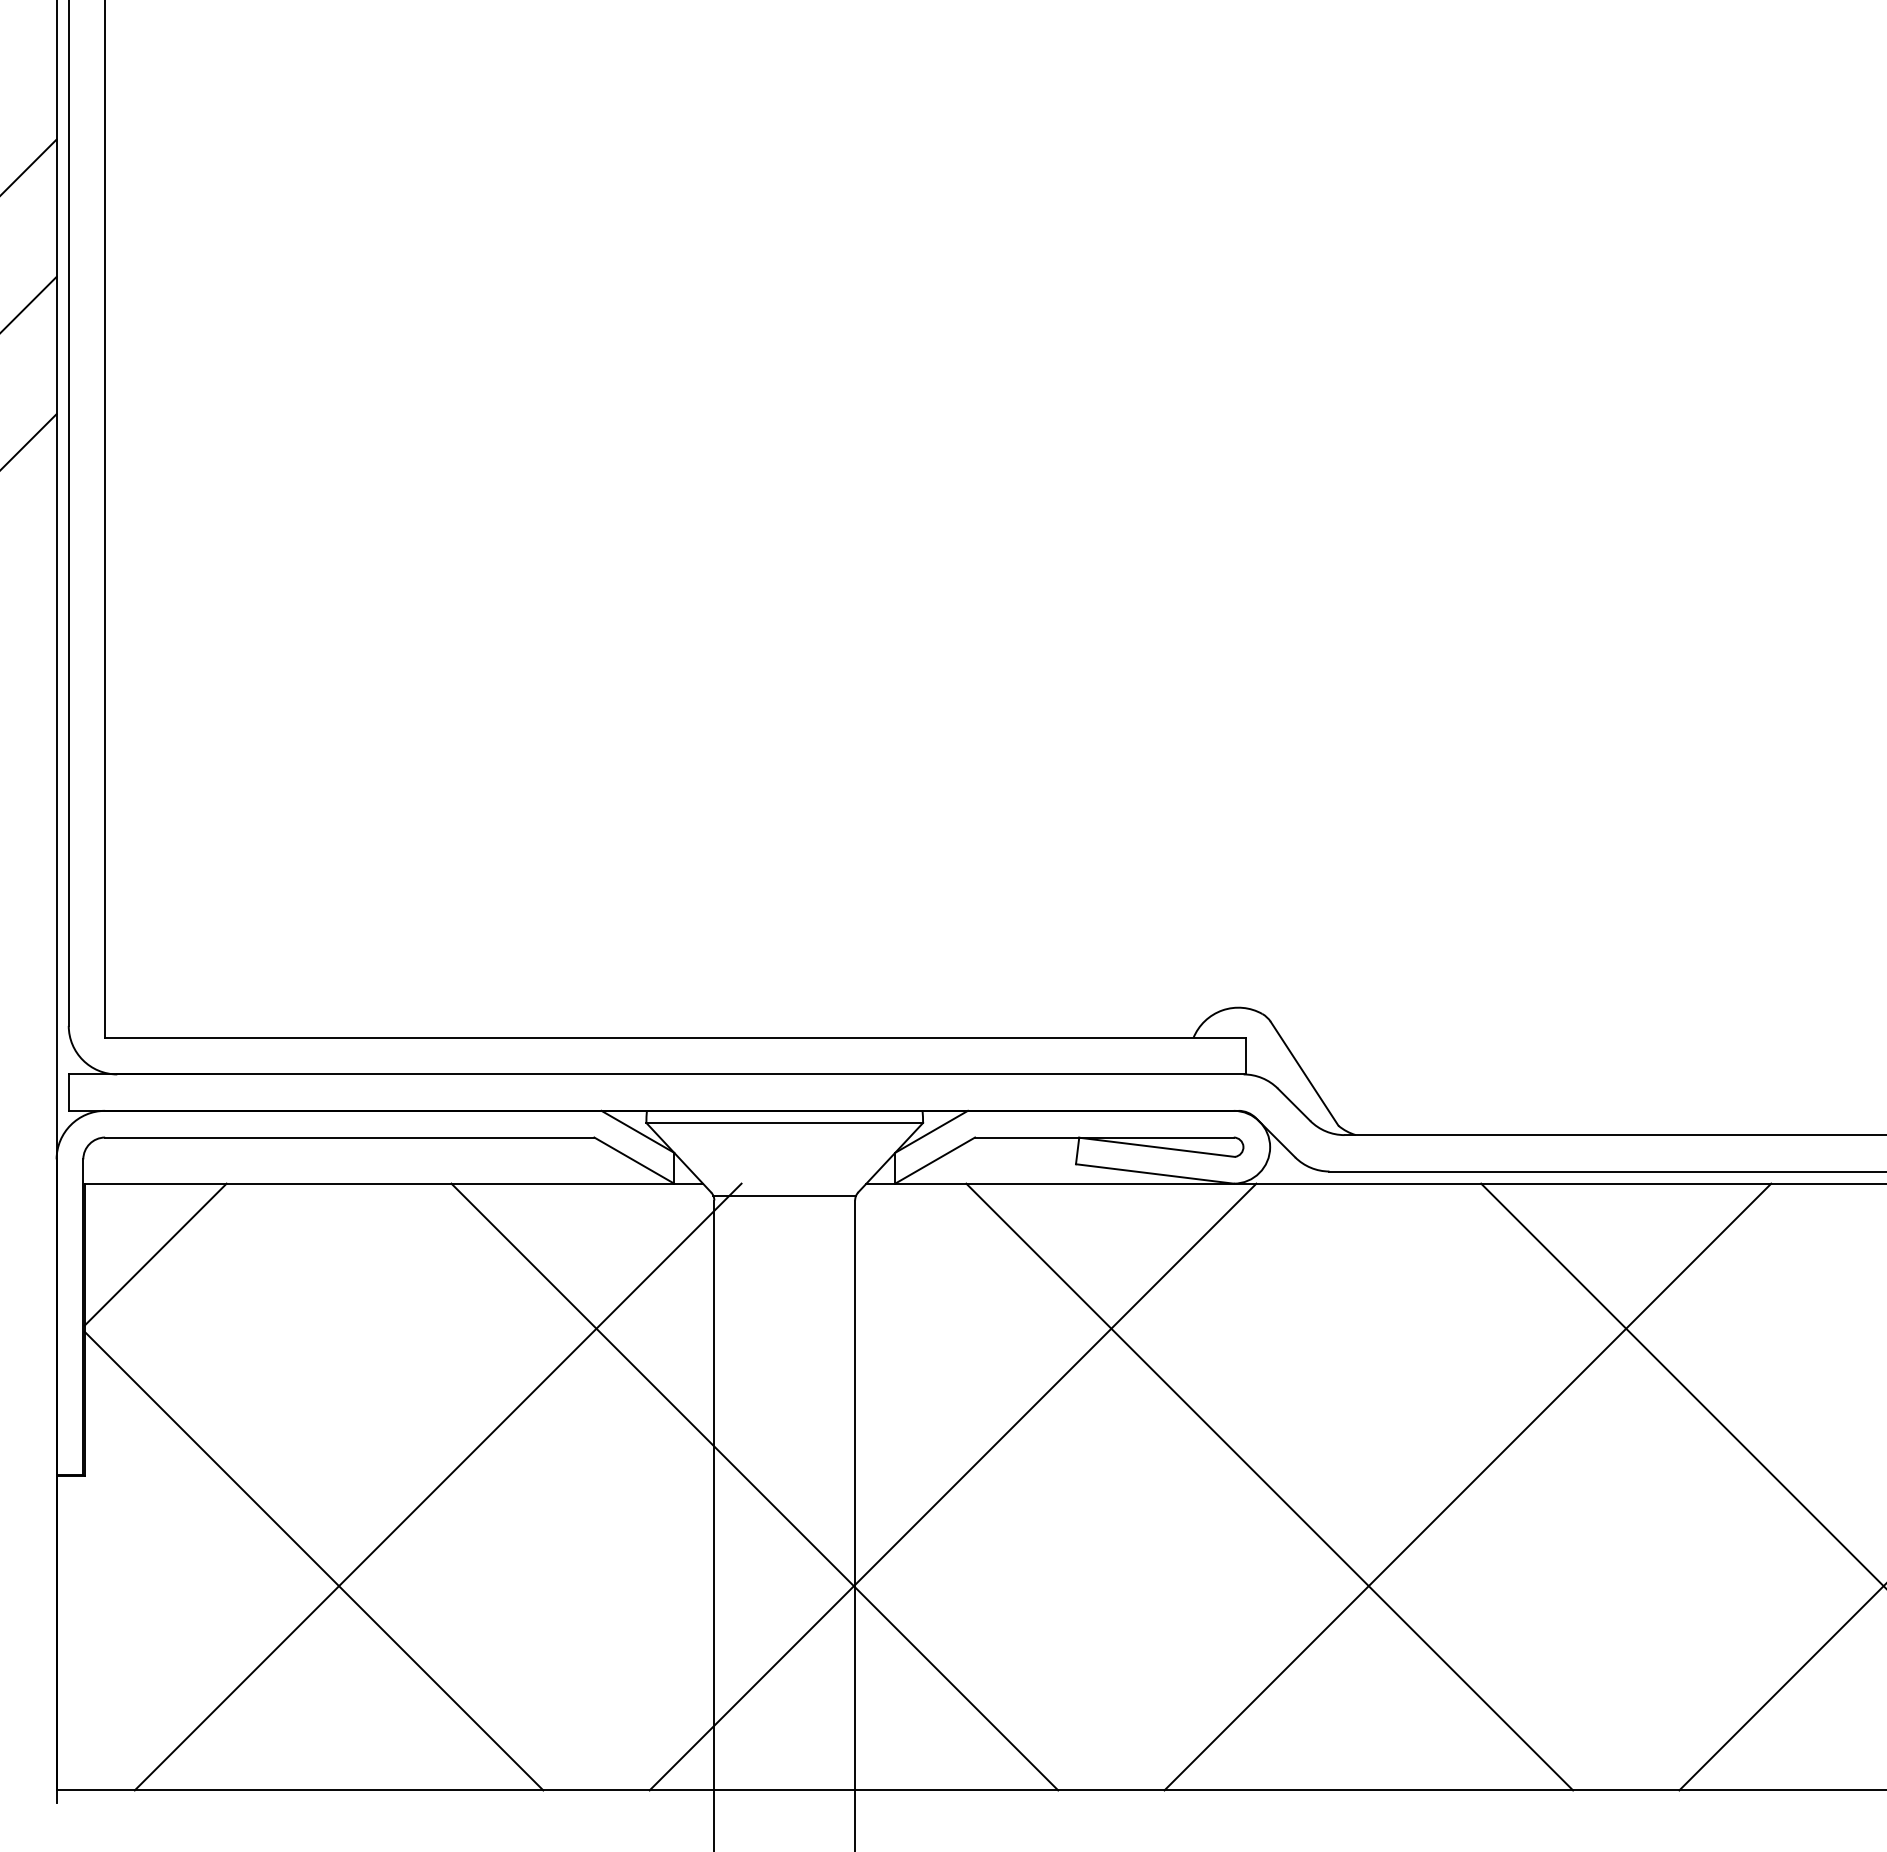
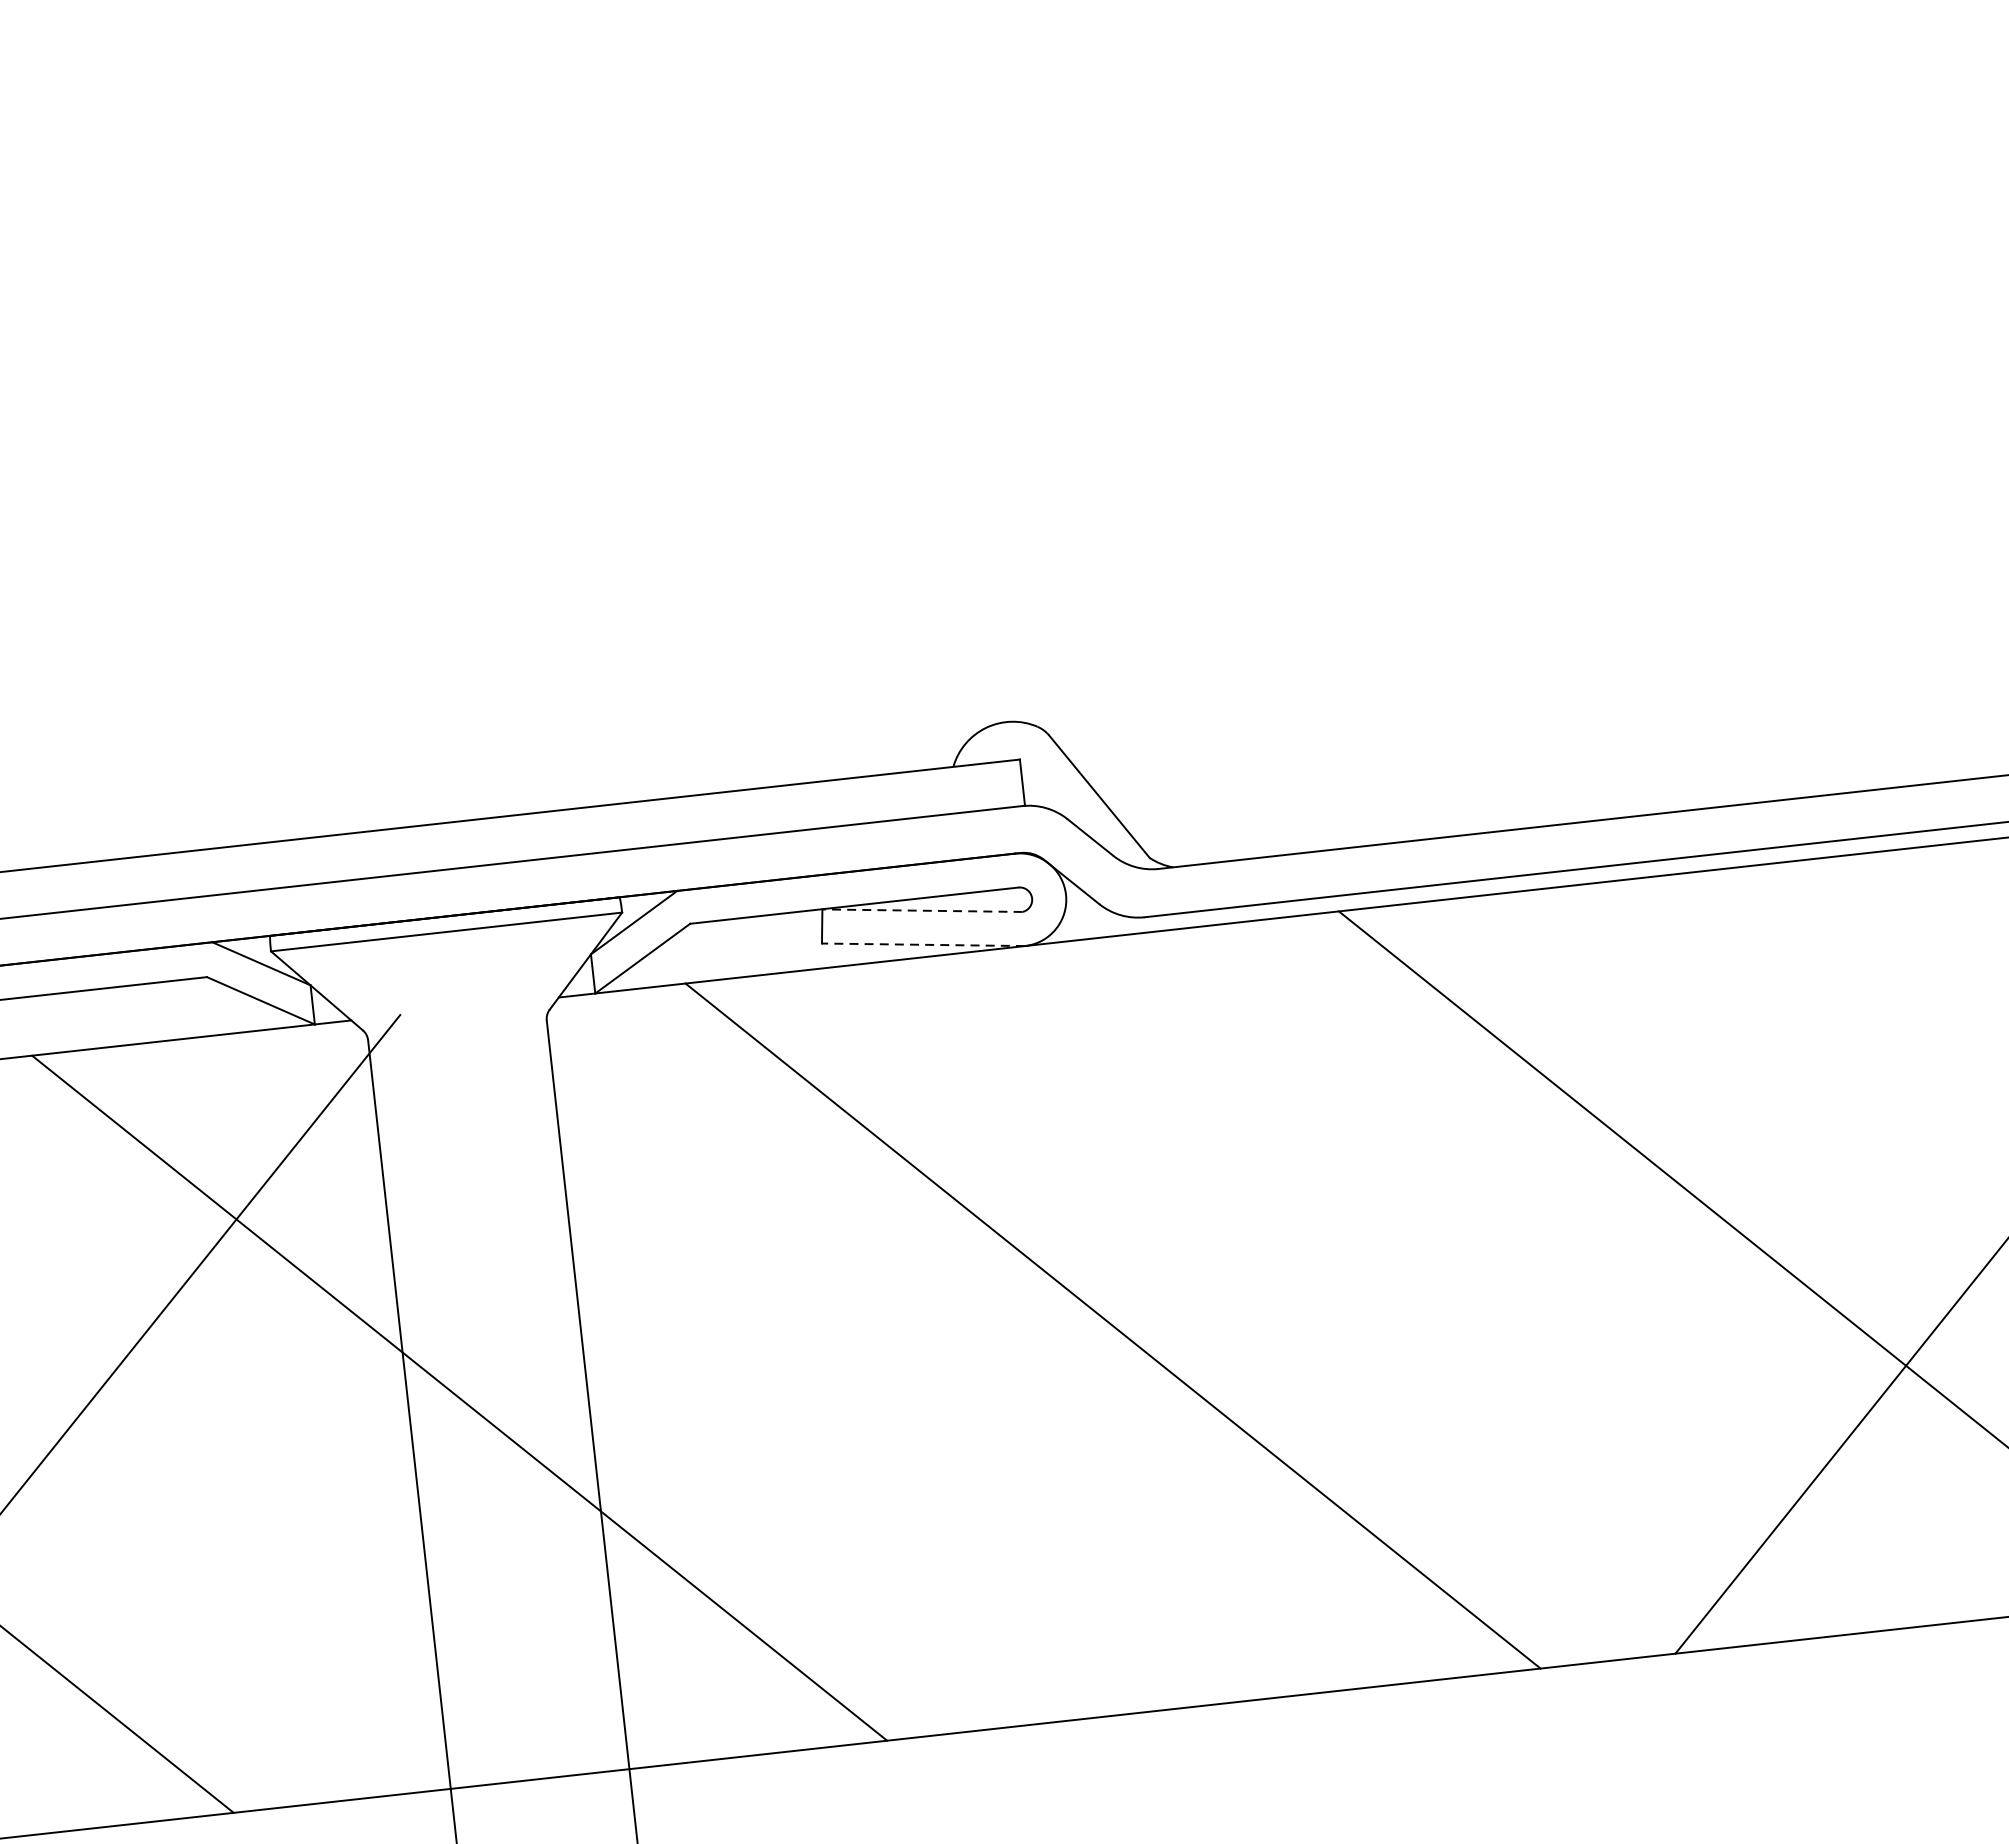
line: (1156, 1147) -> (921, 911), solid -> dashed
line: (1154, 1173) -> (922, 944), solid -> dashed
line: (784, 1195) -> (456, 1024), removed
line: (952, 1486) -> (710, 1369), removed
line: (1467, 1486) -> (1363, 1297), removed

